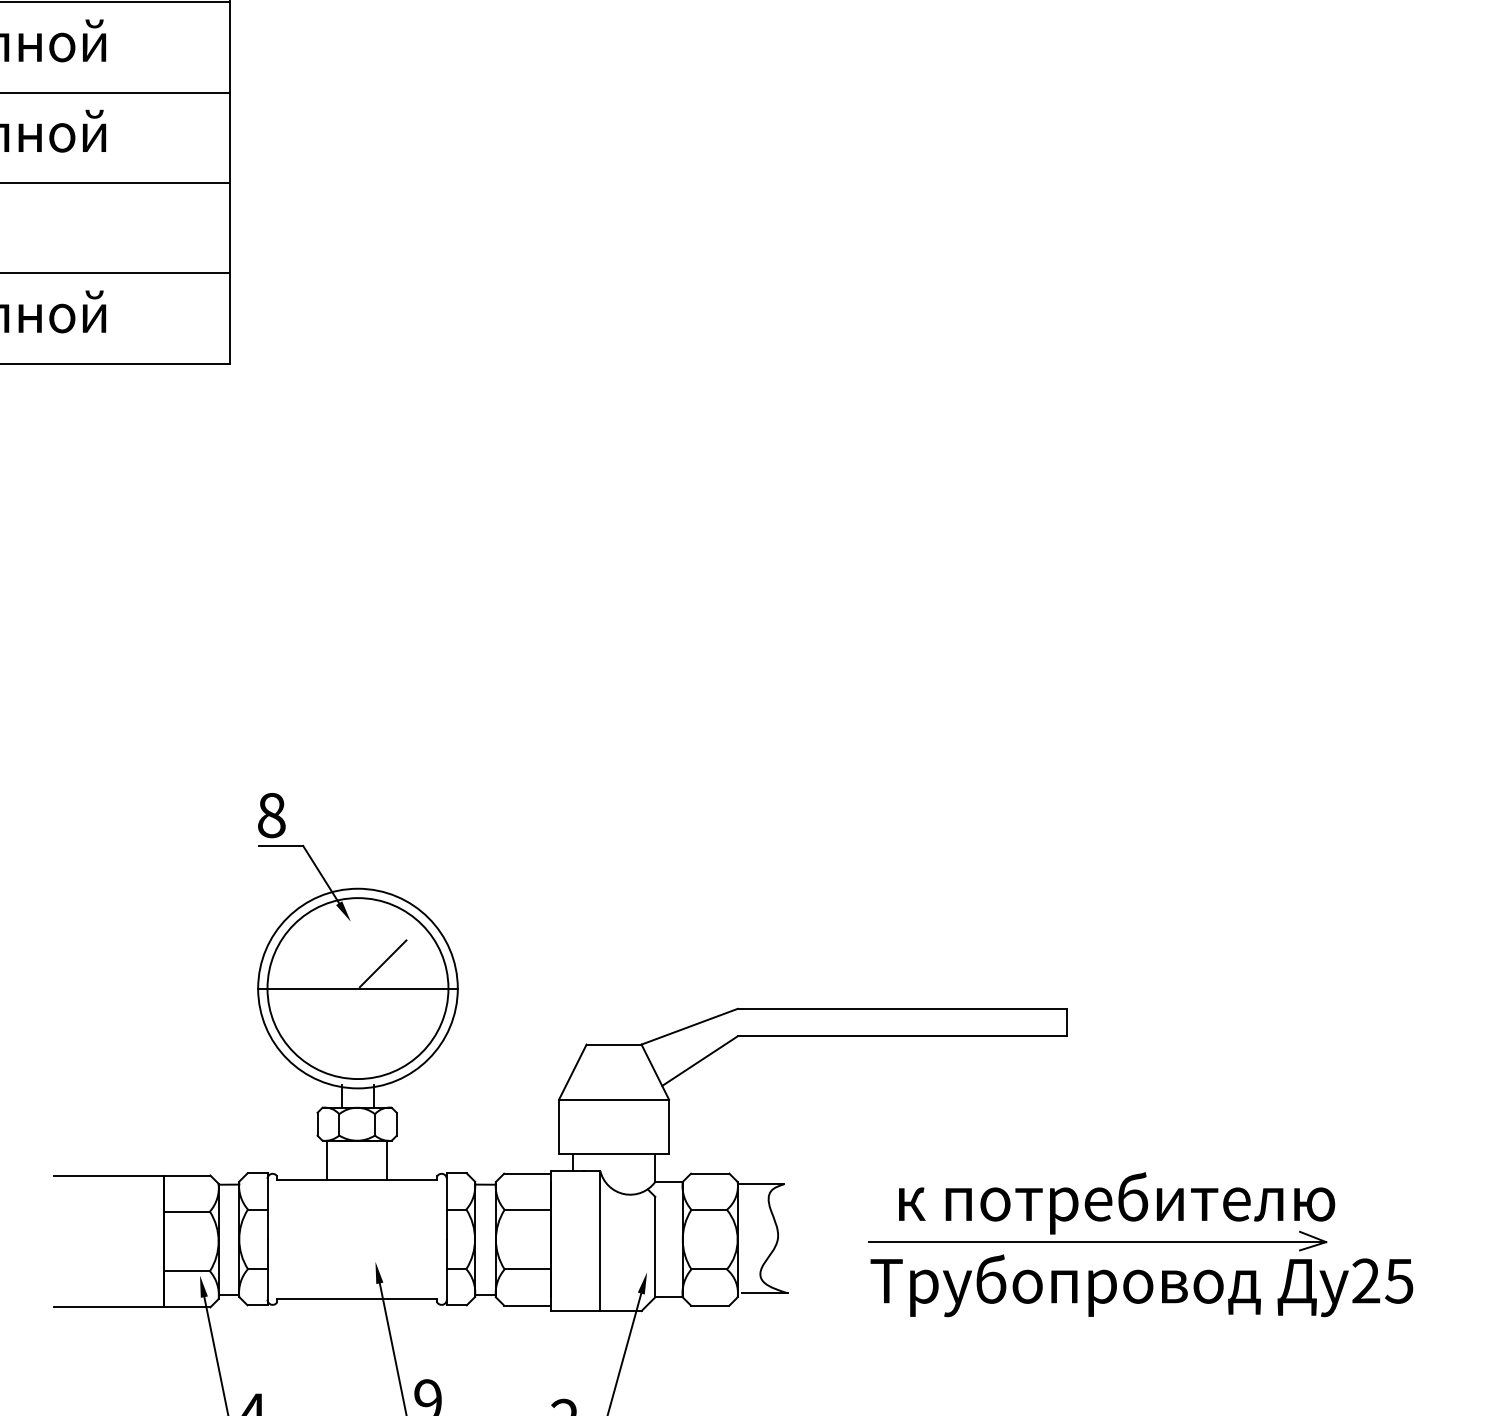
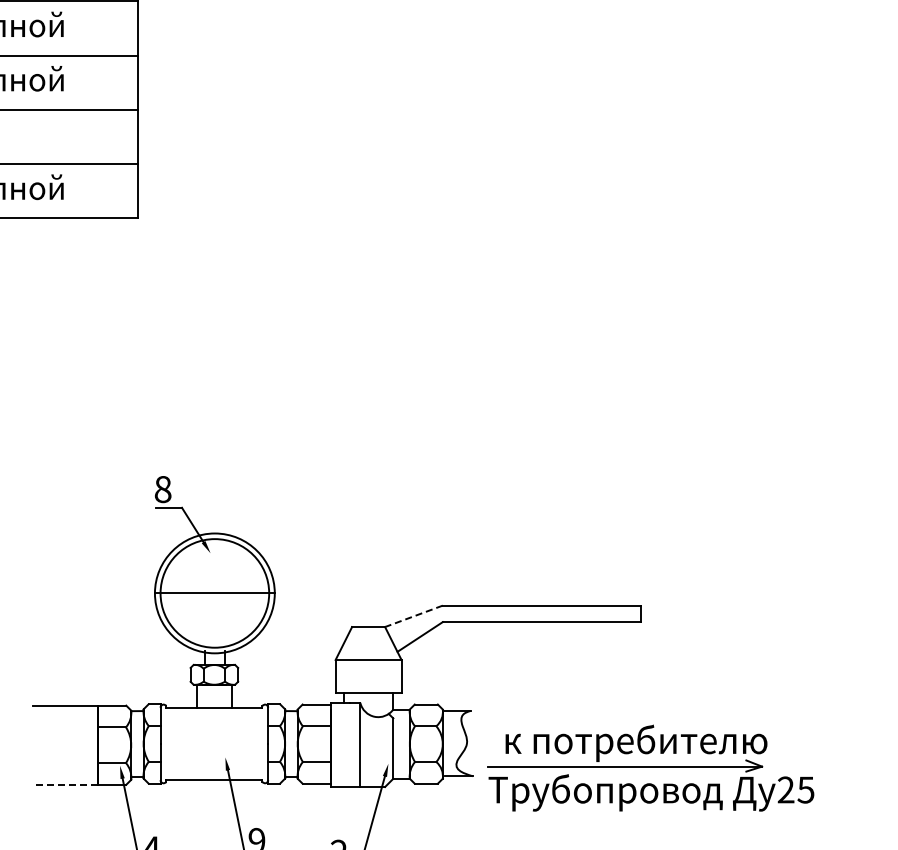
line: (382, 963) -> (229, 578), removed
line: (688, 1027) -> (413, 616), solid -> dashed
part: (1140, 1243) -> (650, 767), moved
line: (109, 1306) -> (65, 784), solid -> dashed

